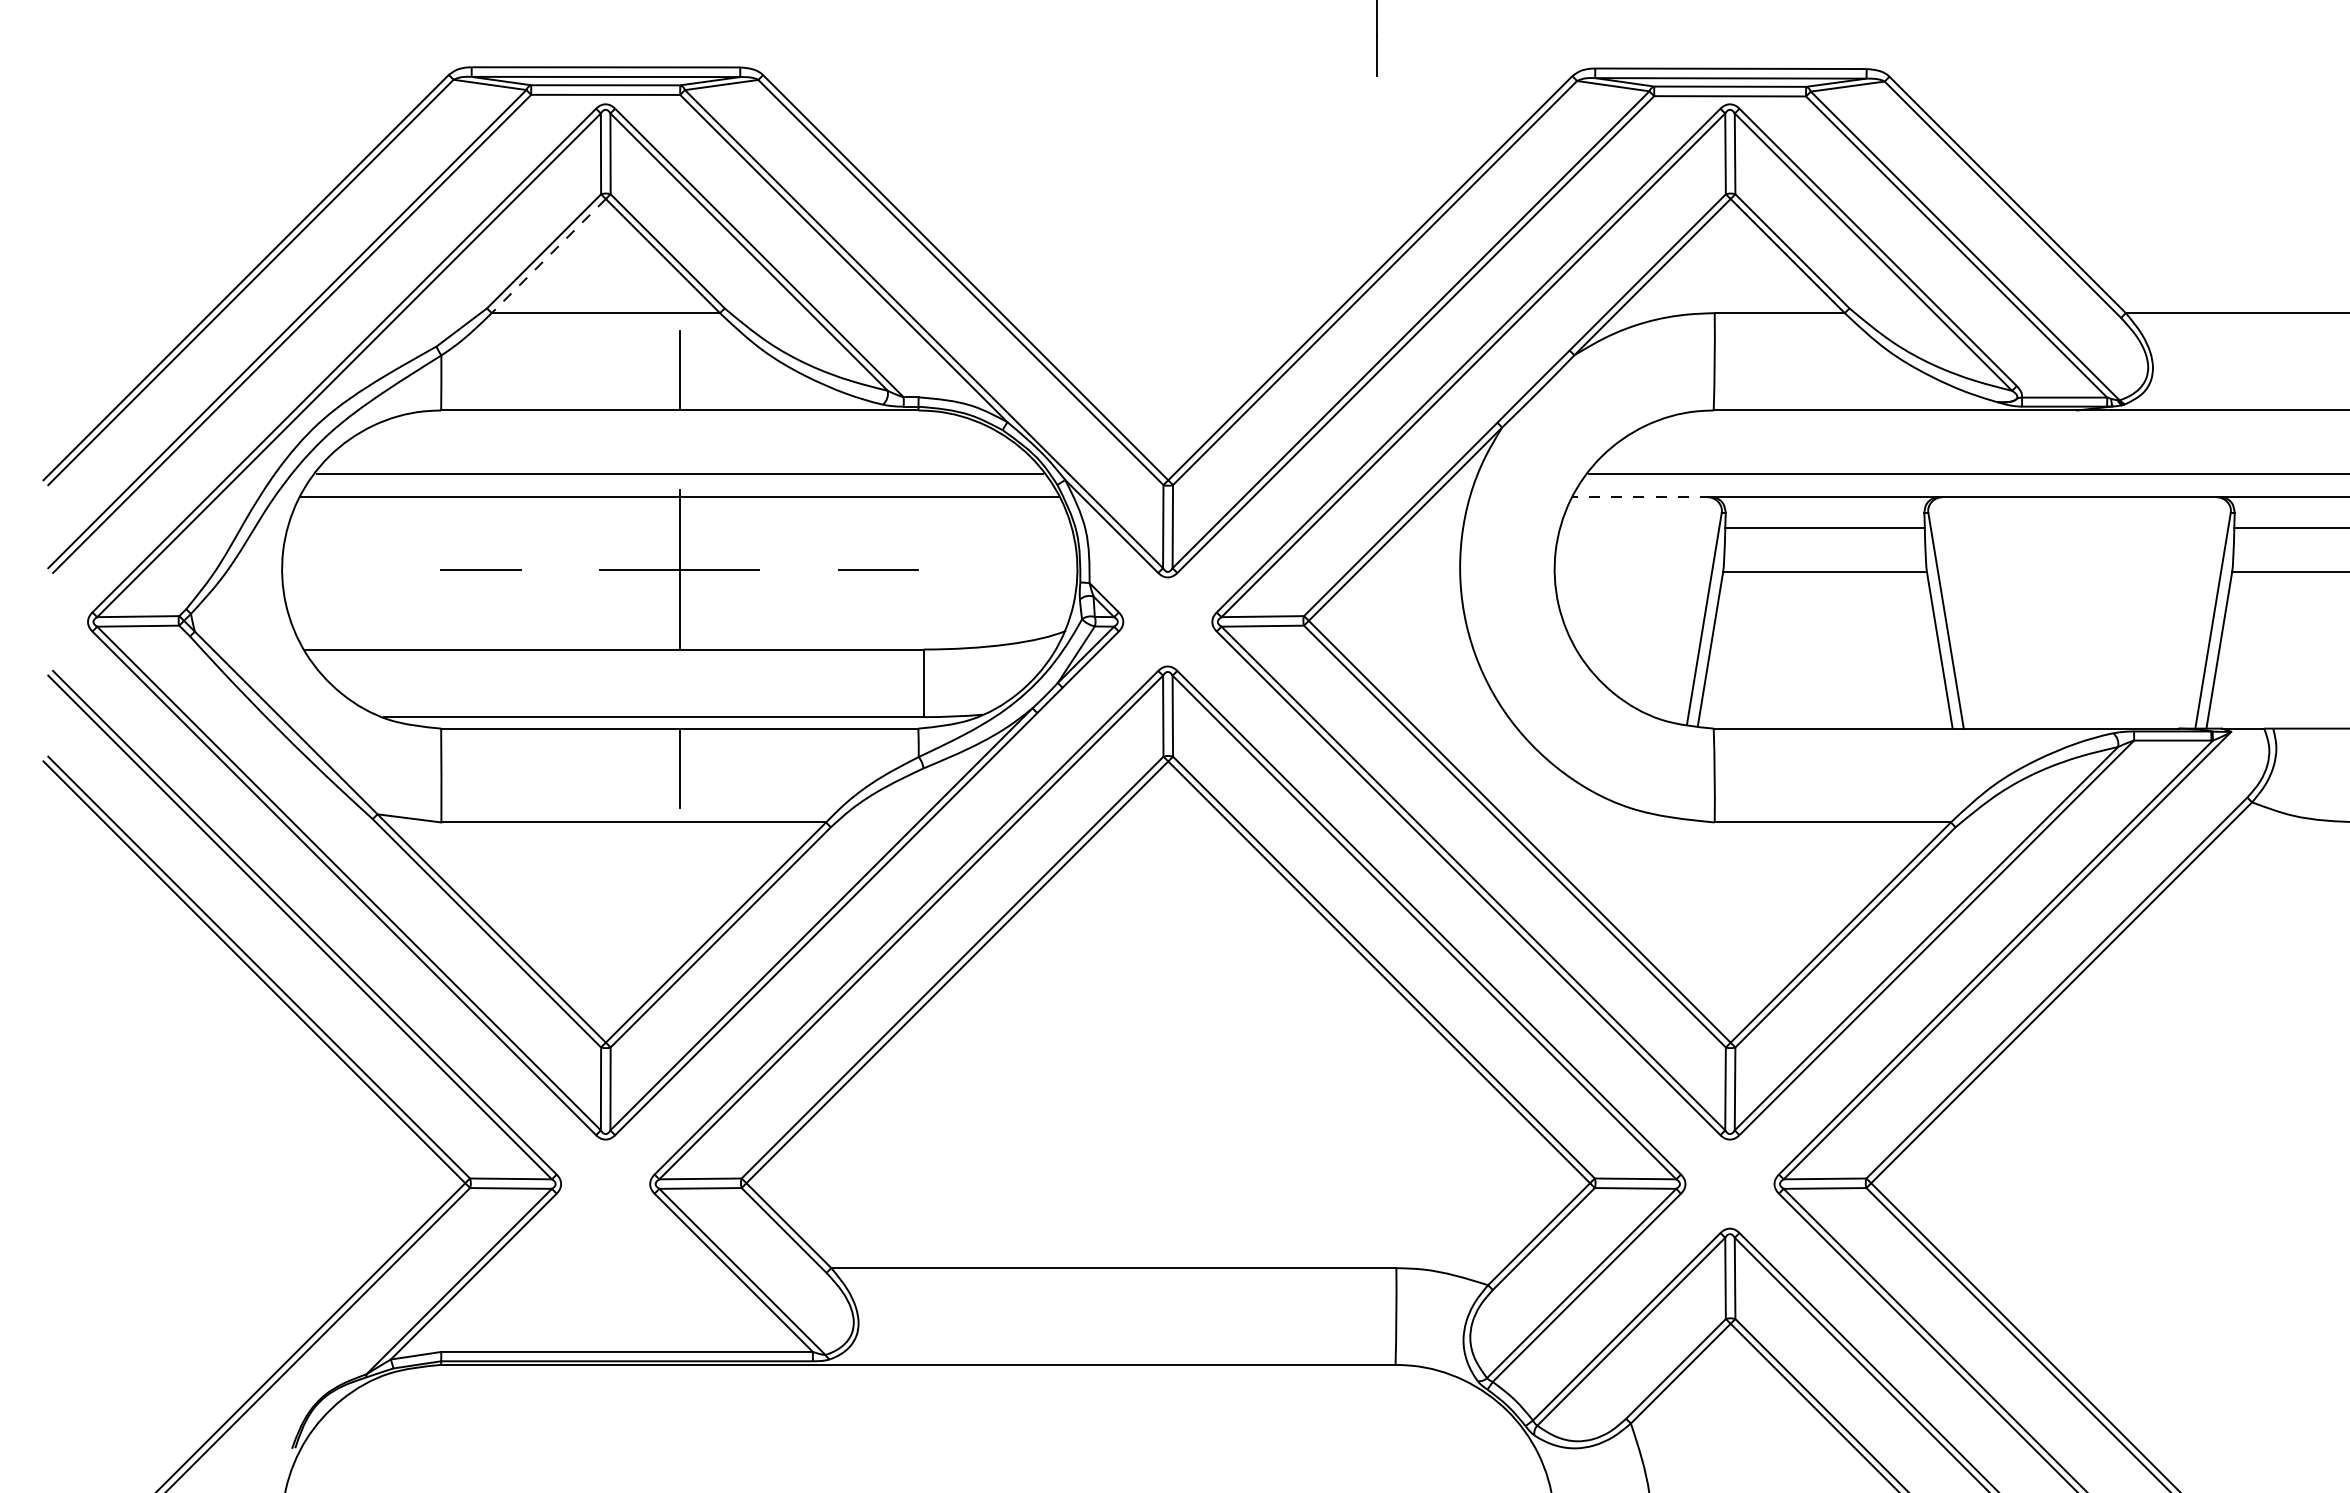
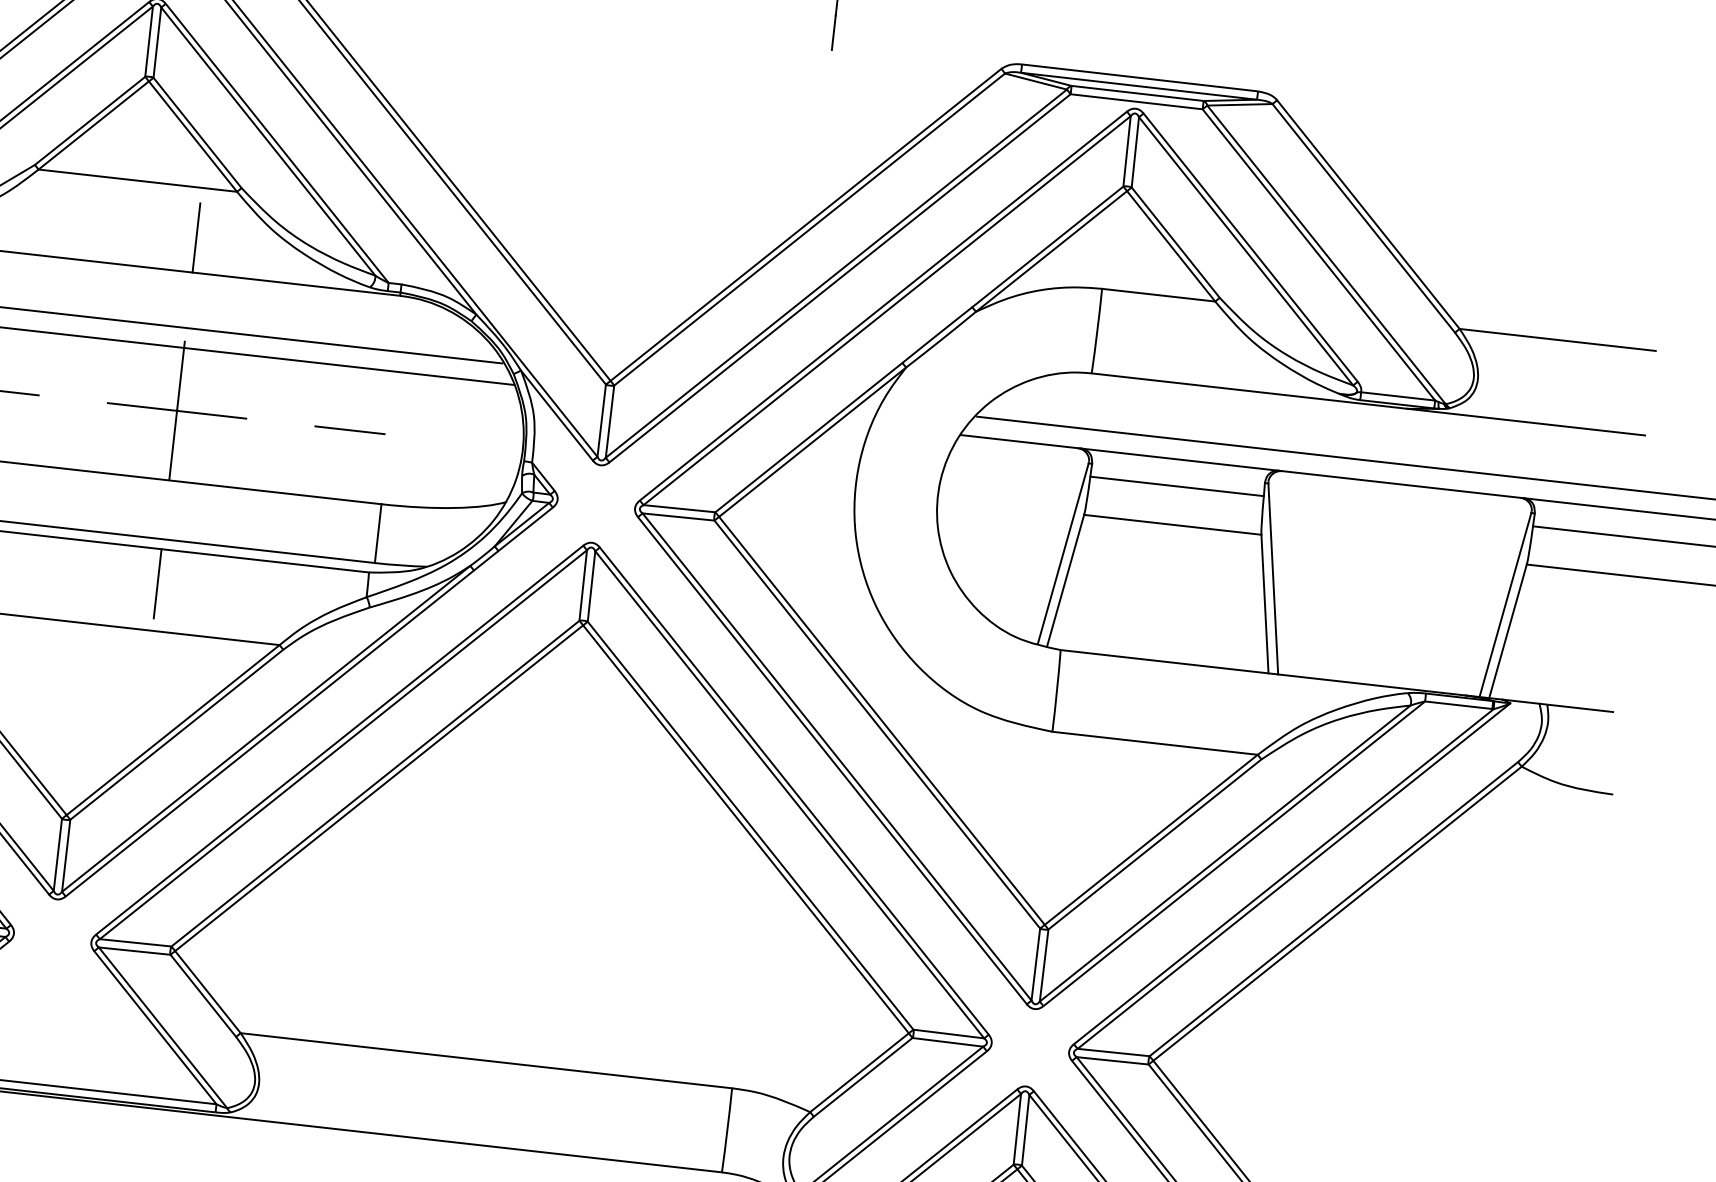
line: (548, 256) -> (93, 125), dashed -> solid
line: (1641, 497) -> (1020, 442), dashed -> solid

